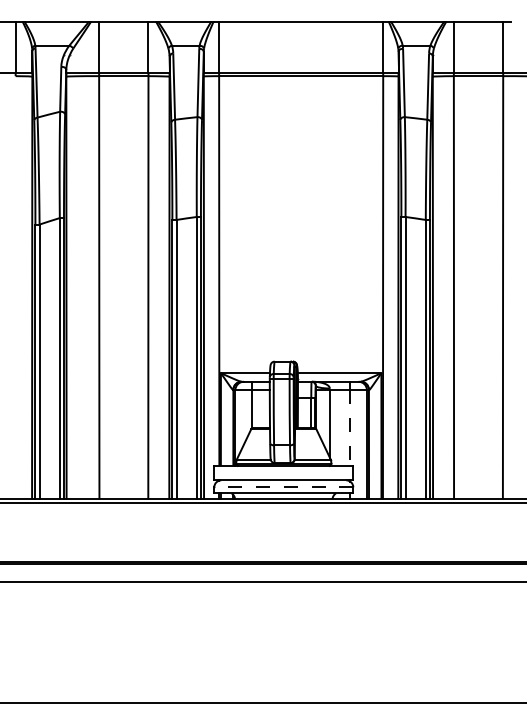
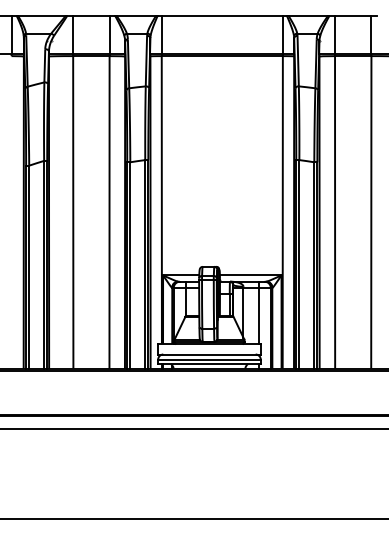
line: (350, 427) -> (258, 315), dashed -> solid
line: (282, 487) -> (208, 359), dashed -> solid

